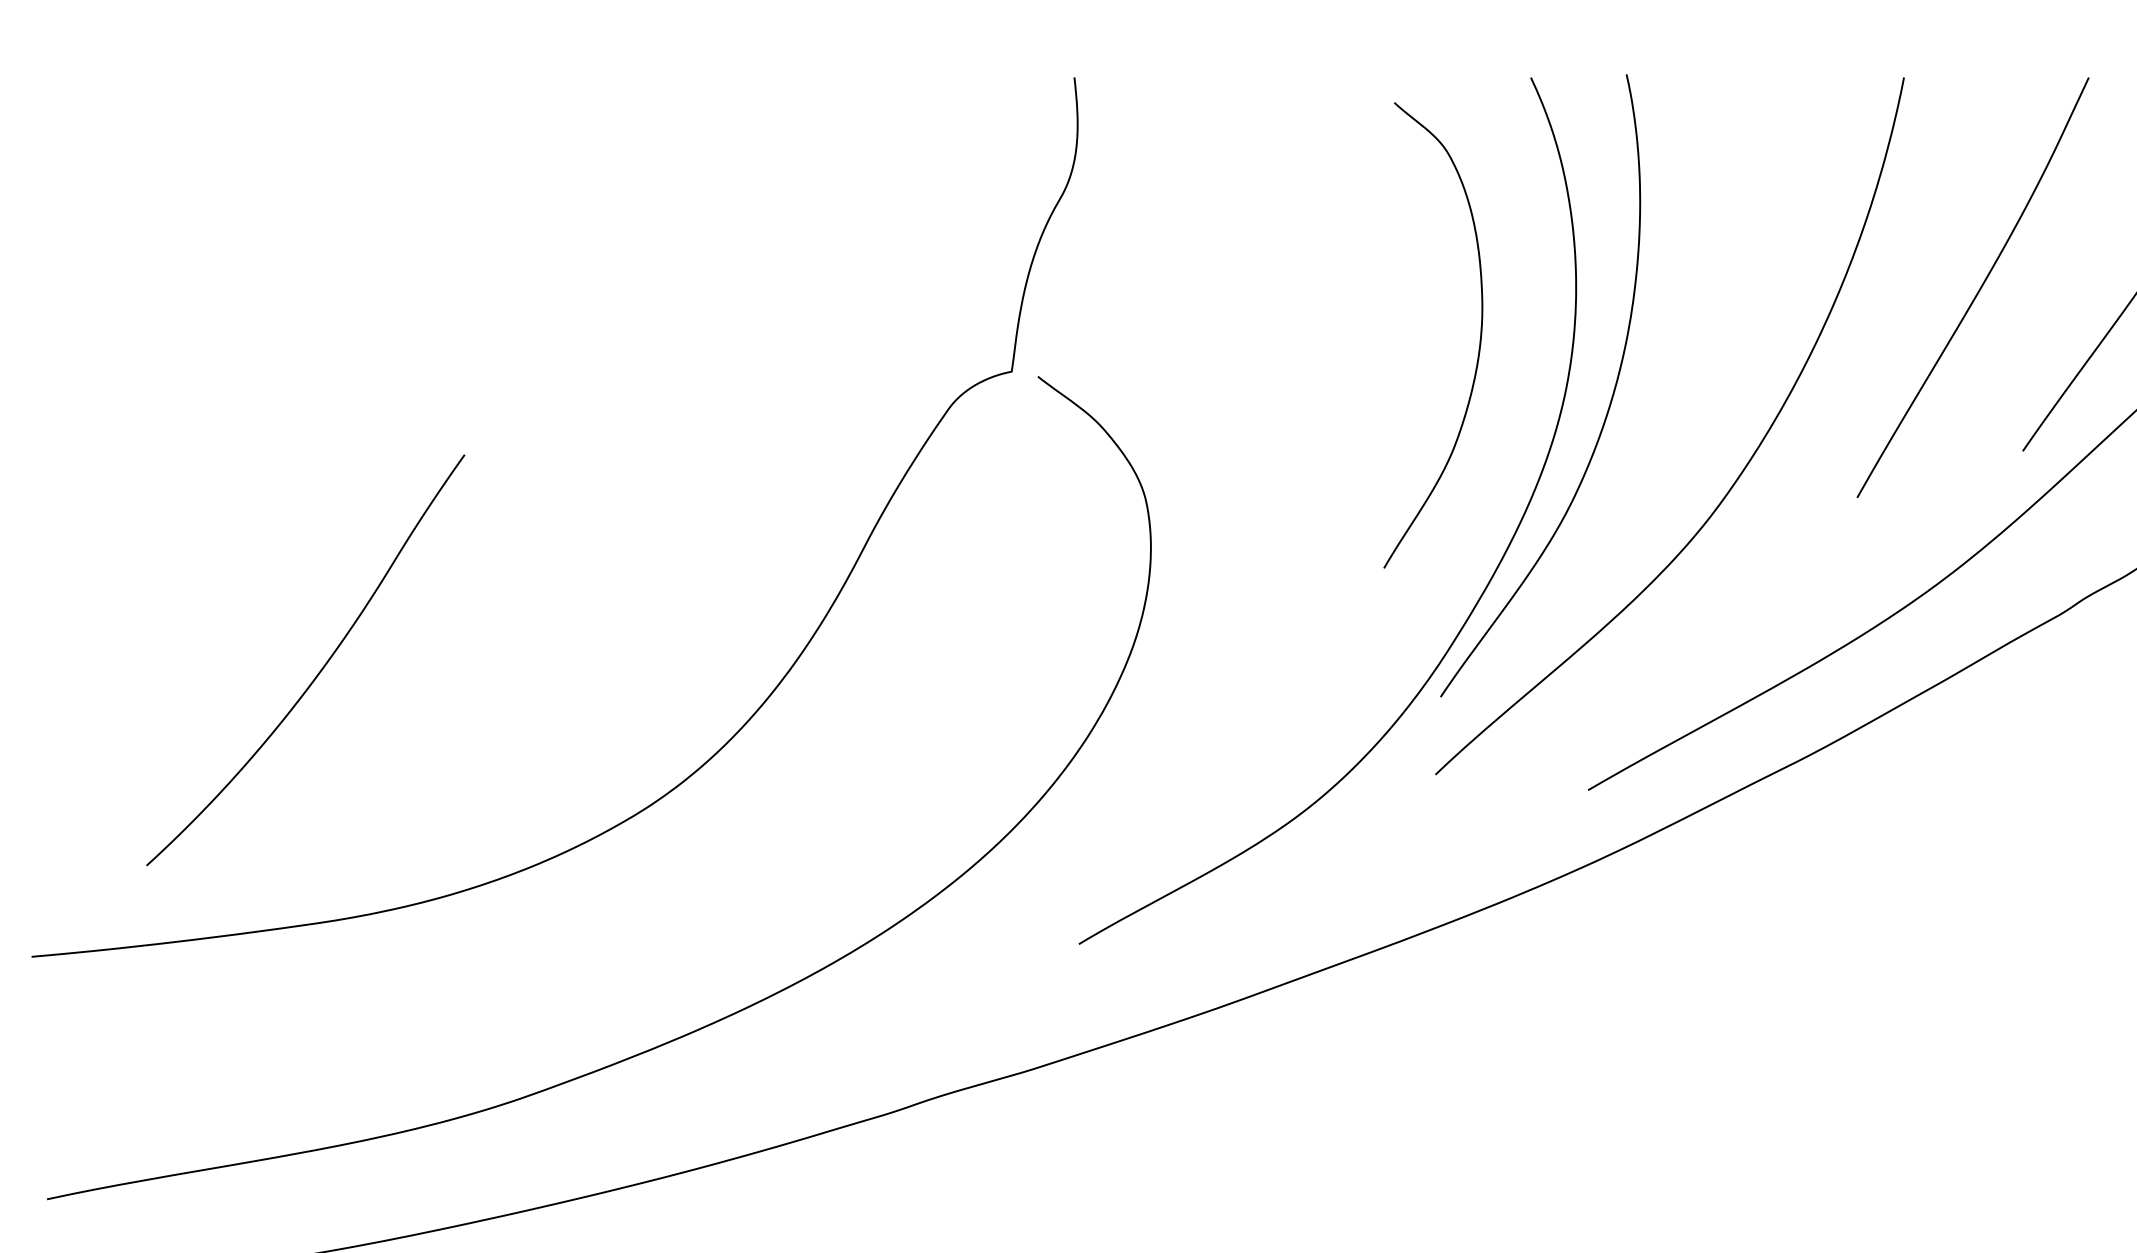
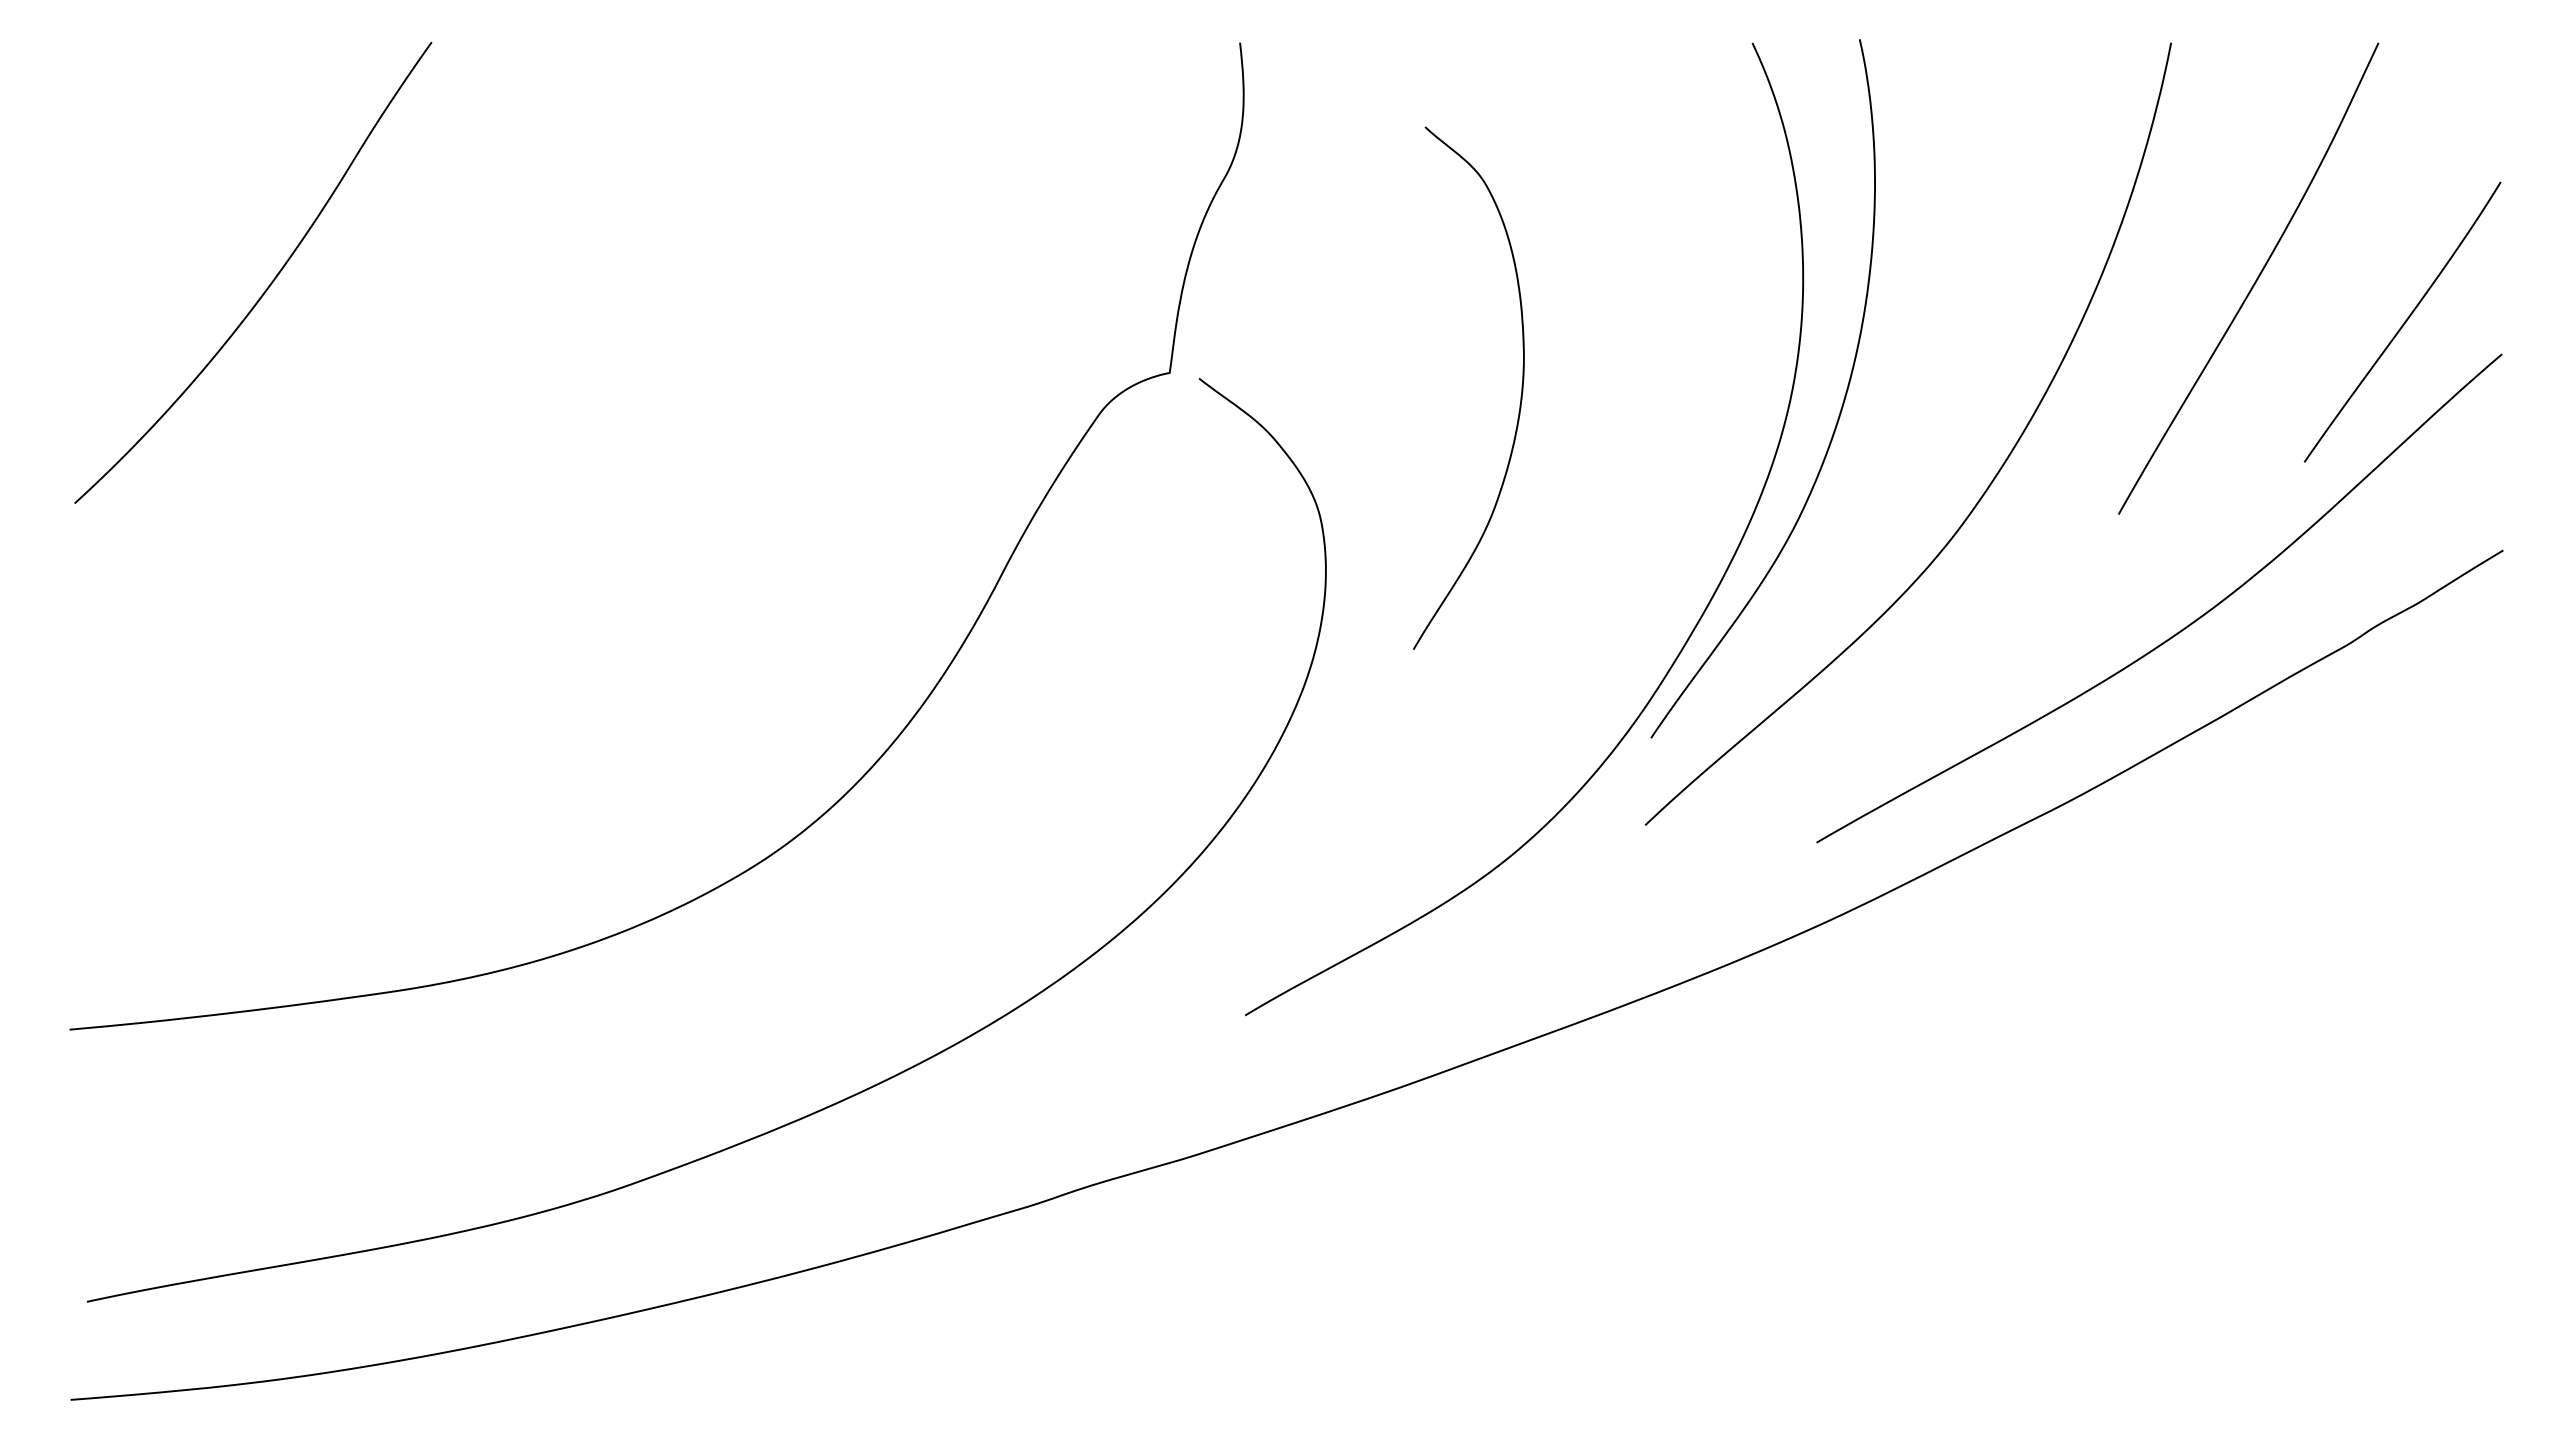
curve: (1479, 342) -> (1520, 396), moved
curve: (319, 671) -> (268, 285), moved

